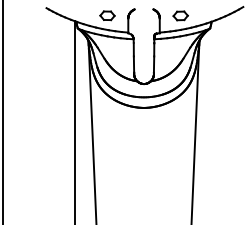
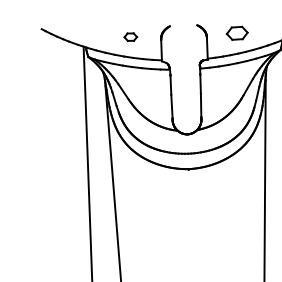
part: (107, 15) -> (130, 36), size x0.6

